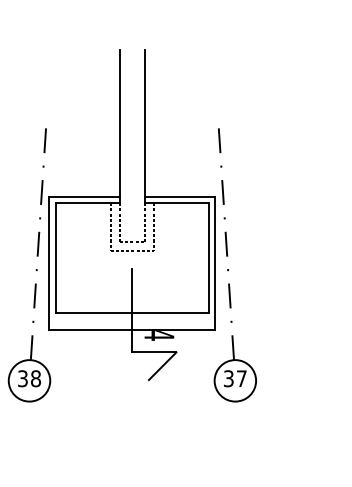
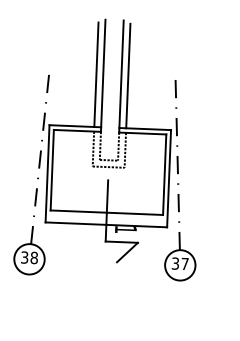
line: (110, 125) -> (96, 74), added
line: (154, 125) -> (128, 75), added
text: (159, 335) -> (126, 229), 4 -> 1

